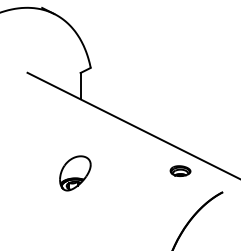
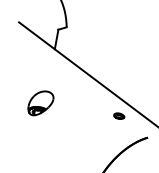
part: (180, 170) -> (119, 115), size x0.7

